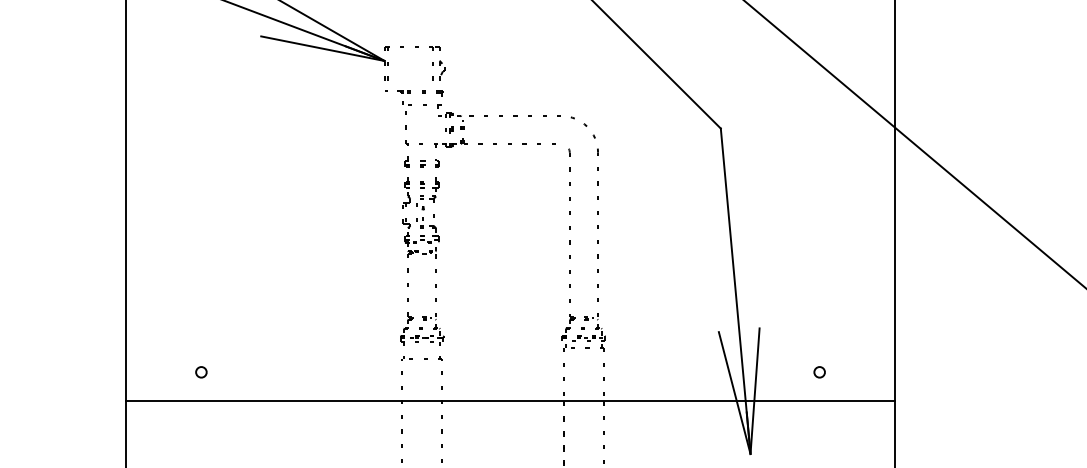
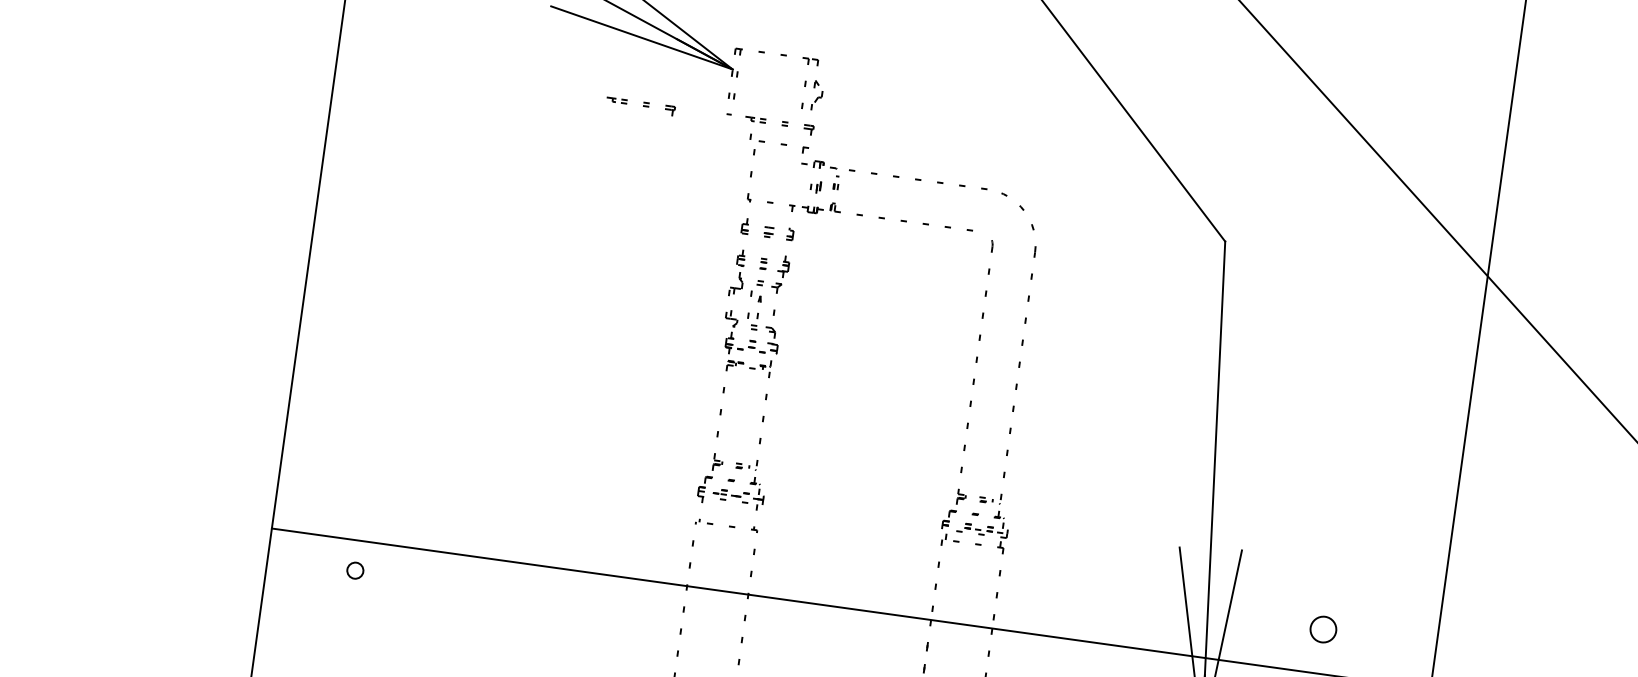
part: (328, 93) -> (641, 106), added
circle: (201, 372) -> (355, 570), moved
circle: (819, 372) -> (1322, 629), size x1.6

